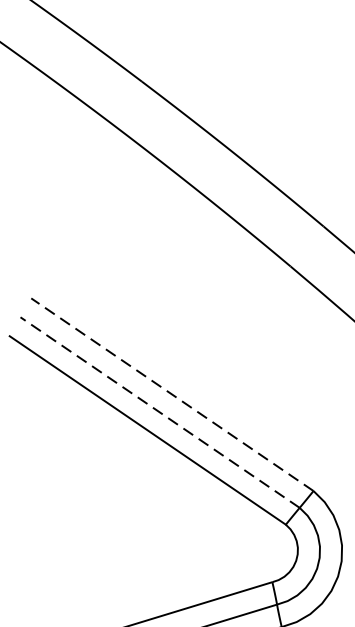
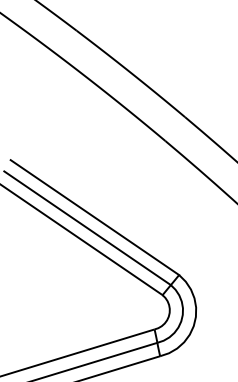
line: (171, 394) -> (94, 217), dashed -> solid
line: (159, 412) -> (87, 228), dashed -> solid

